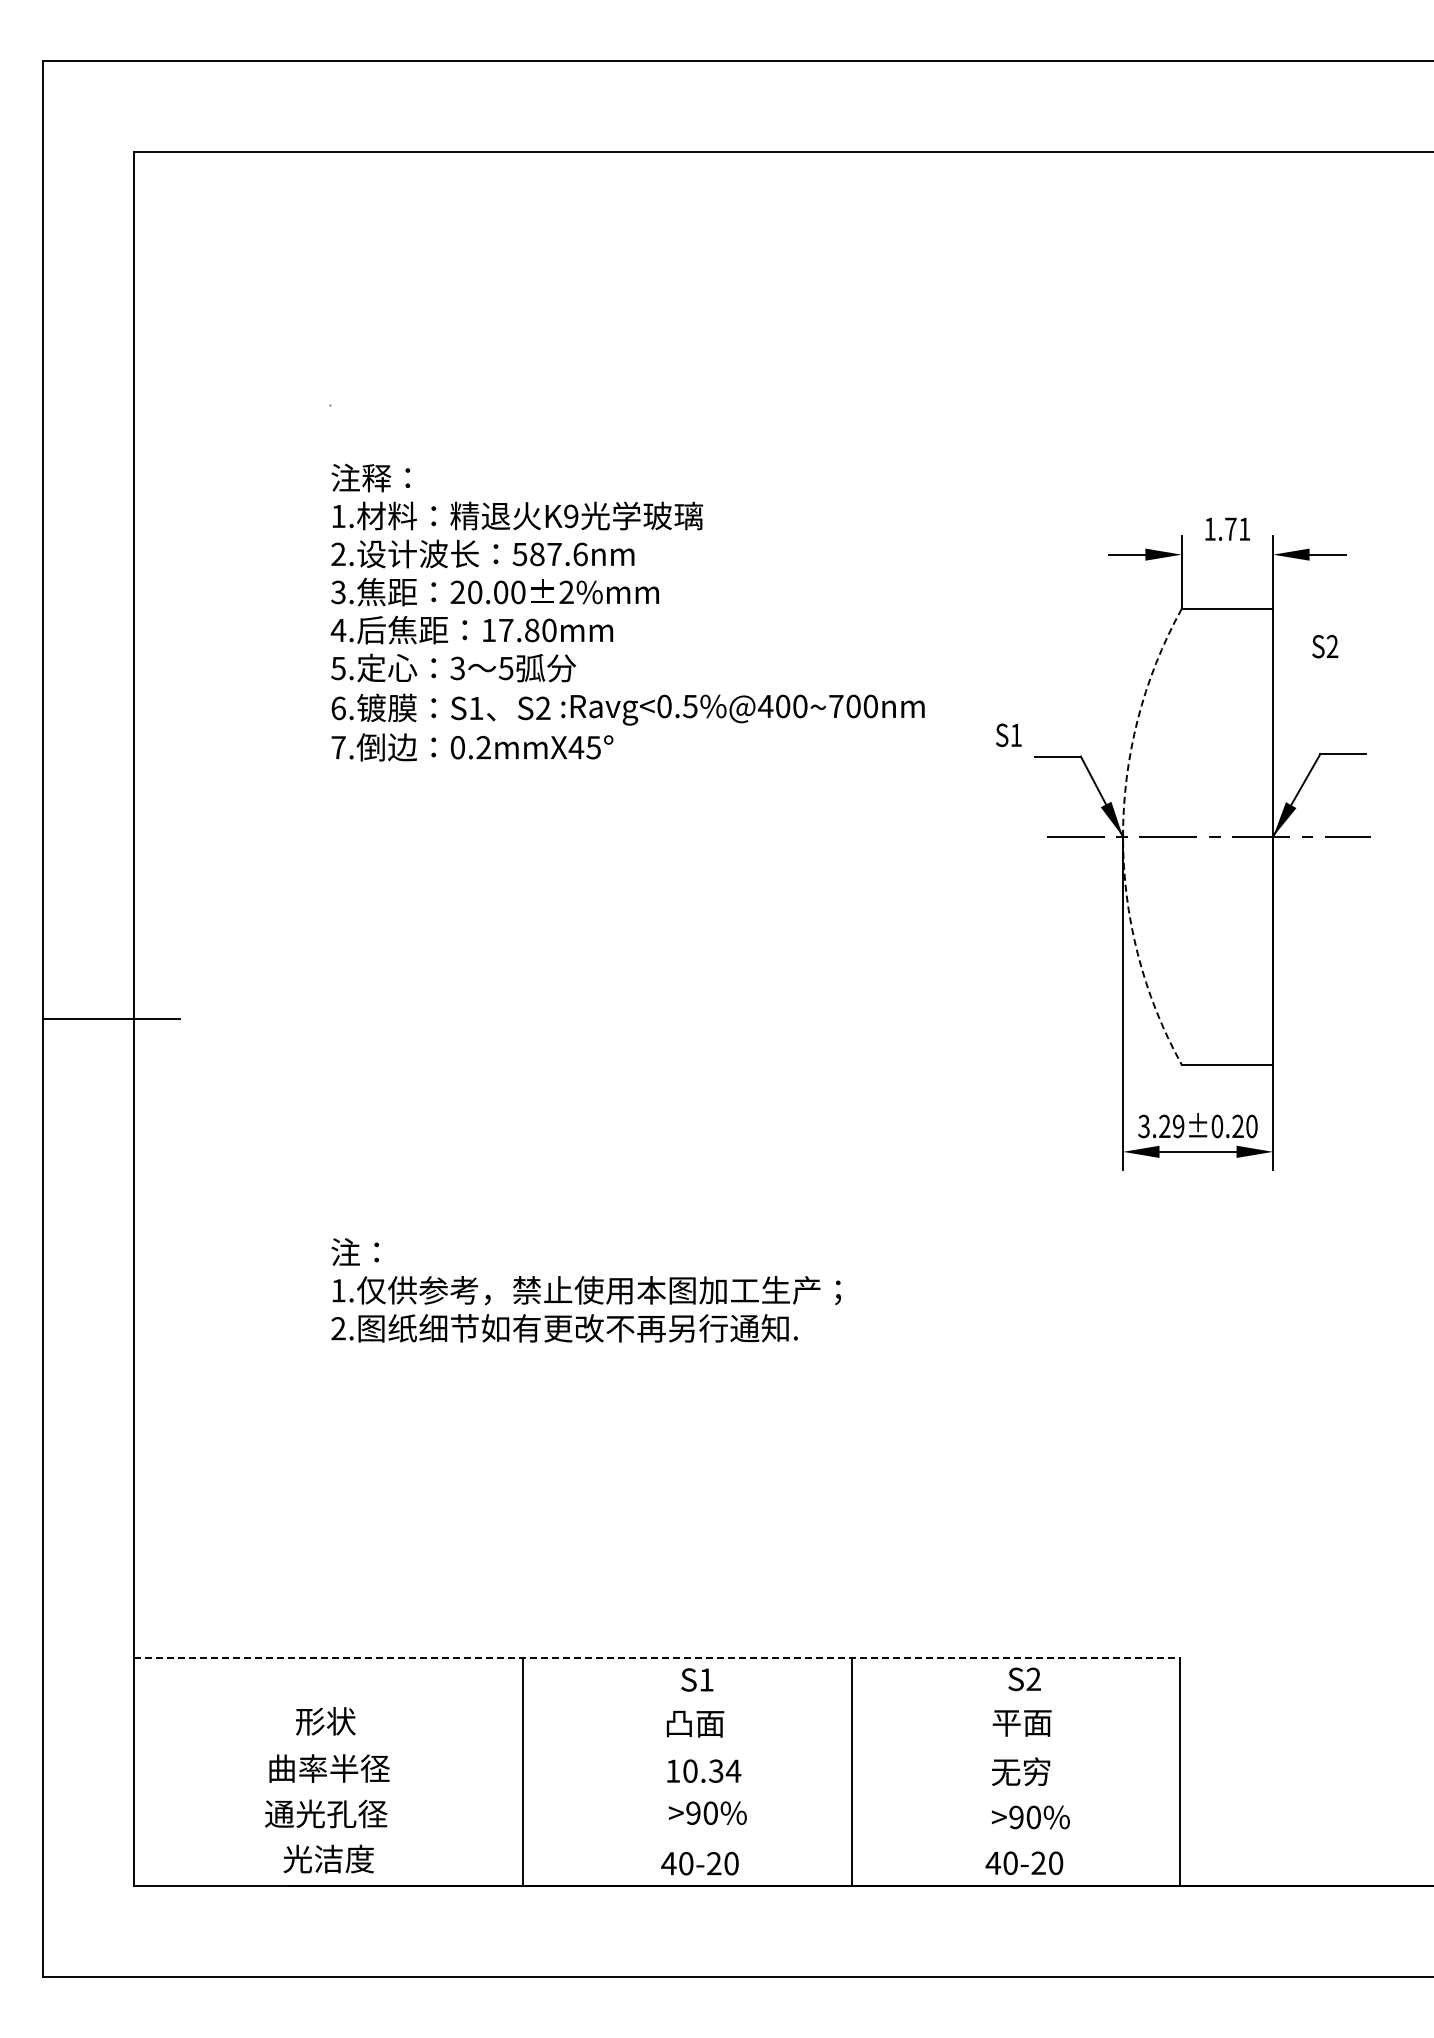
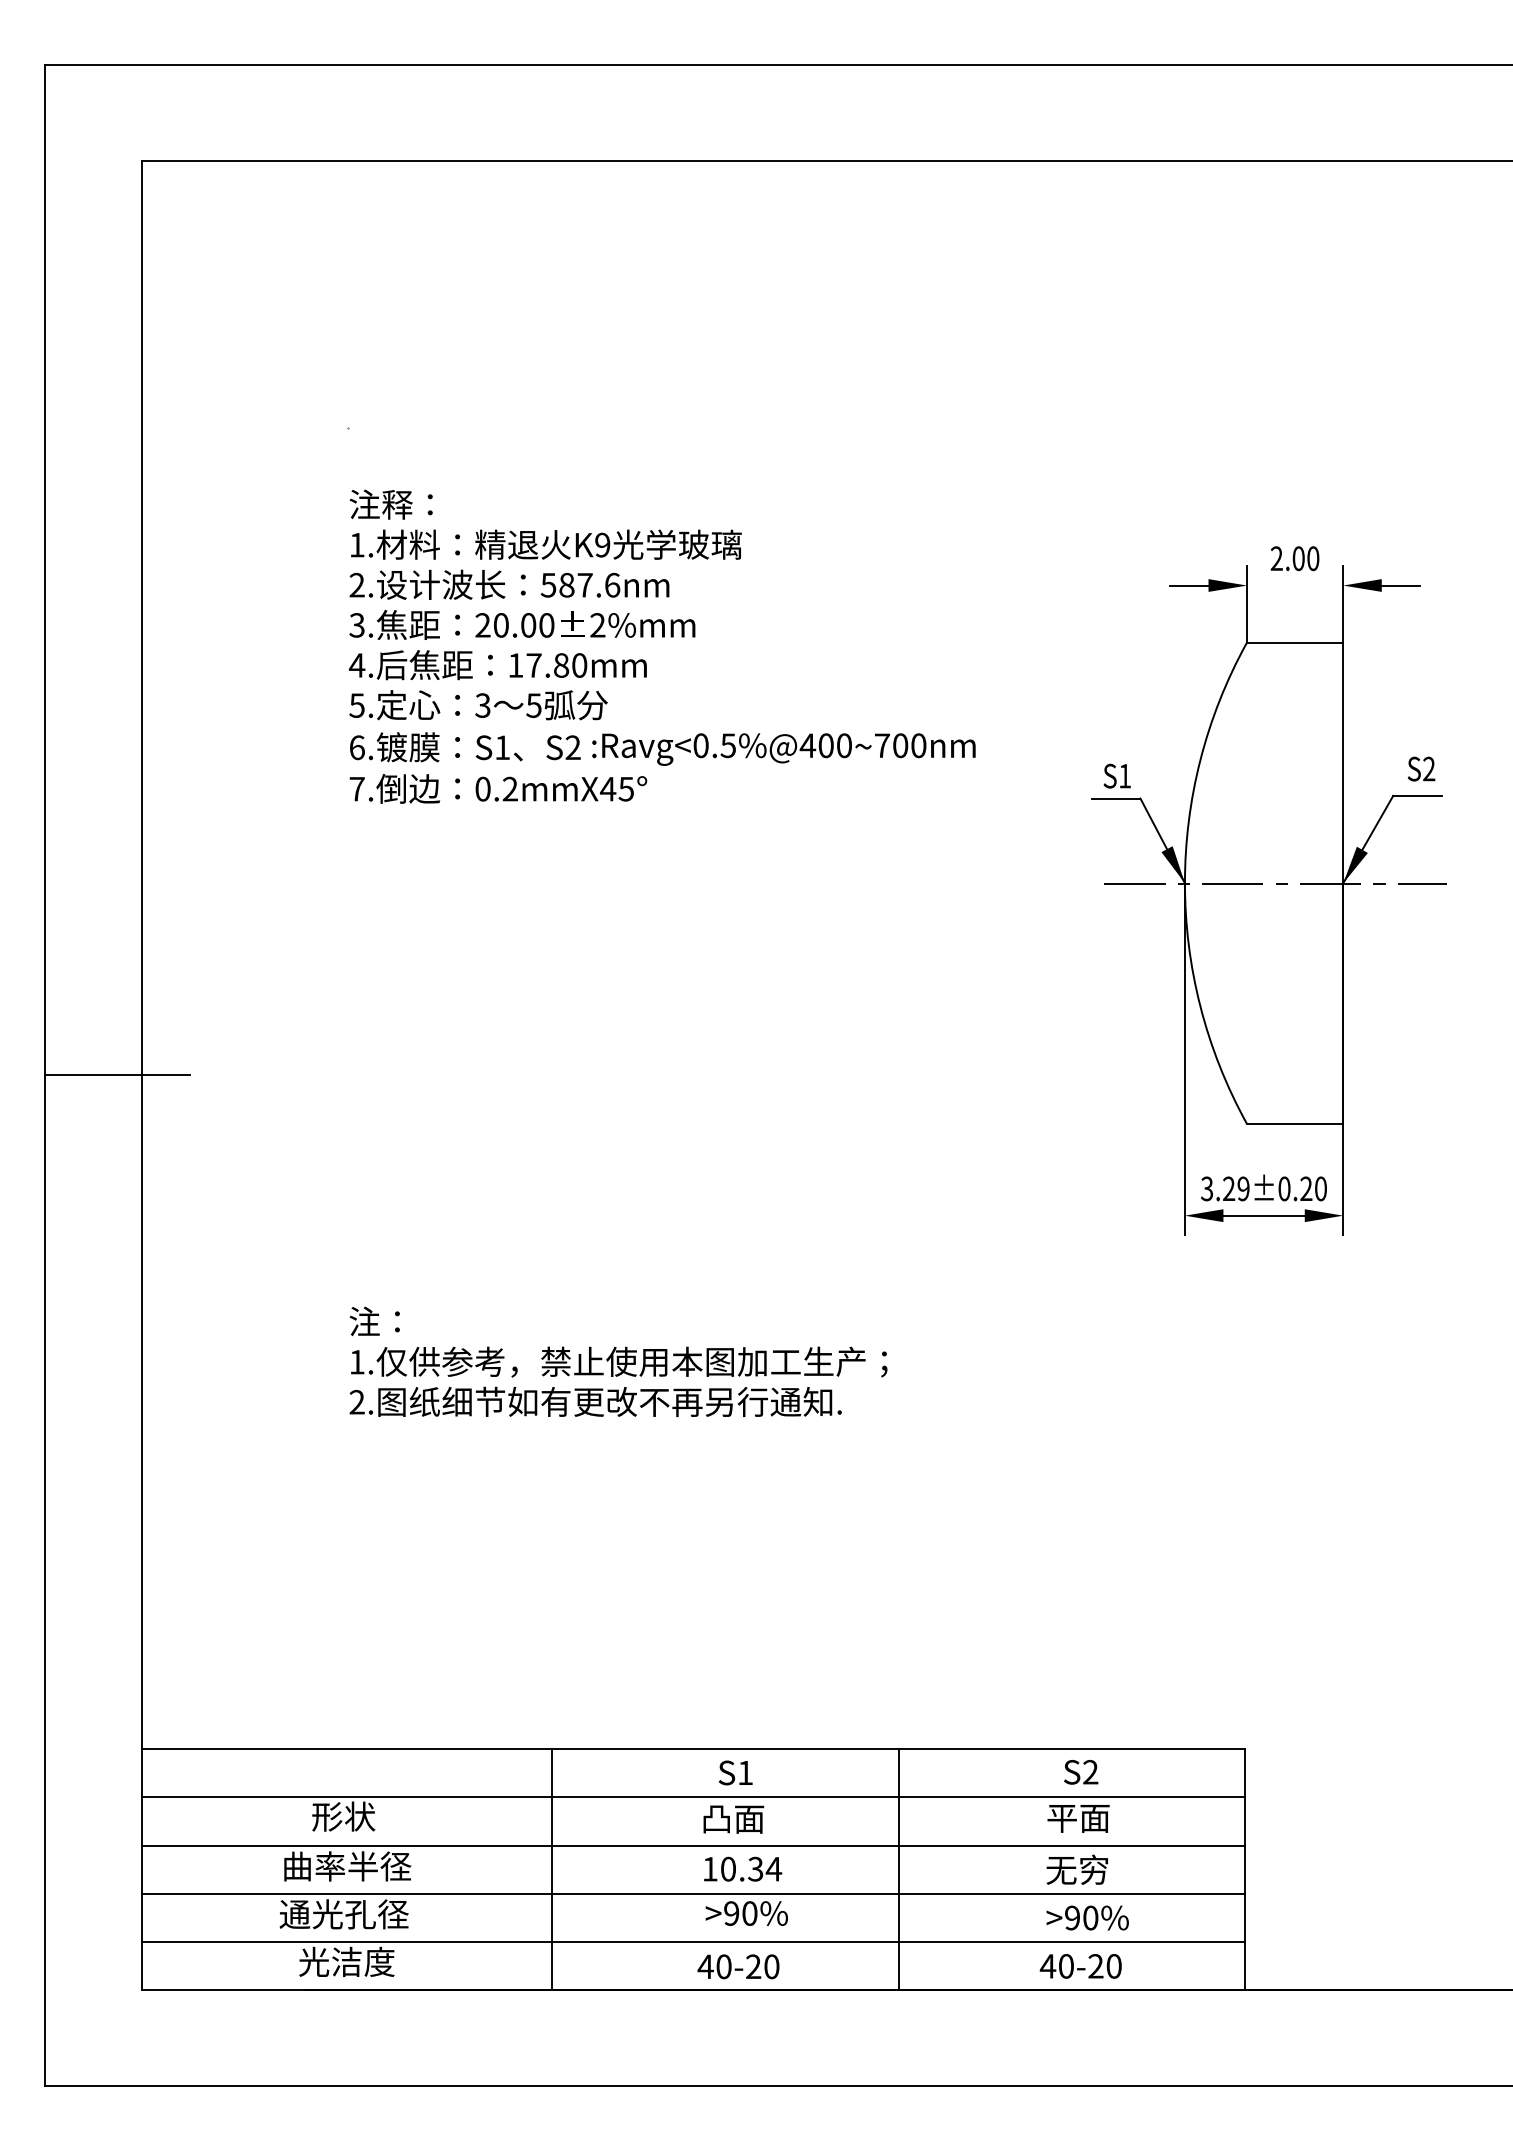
text: (1227, 528) -> (1295, 557), 1.71 -> 2.00
text: (1325, 646) -> (1421, 768), moved
text: (1008, 735) -> (1116, 776), moved
arc: (1123, 836) -> (1185, 882), dashed -> solid
line: (657, 1657) -> (693, 1749), dashed -> solid
line: (657, 1703) -> (693, 1797), added
line: (657, 1748) -> (693, 1845), added
line: (657, 1794) -> (693, 1893), added
line: (657, 1840) -> (693, 1942), added

